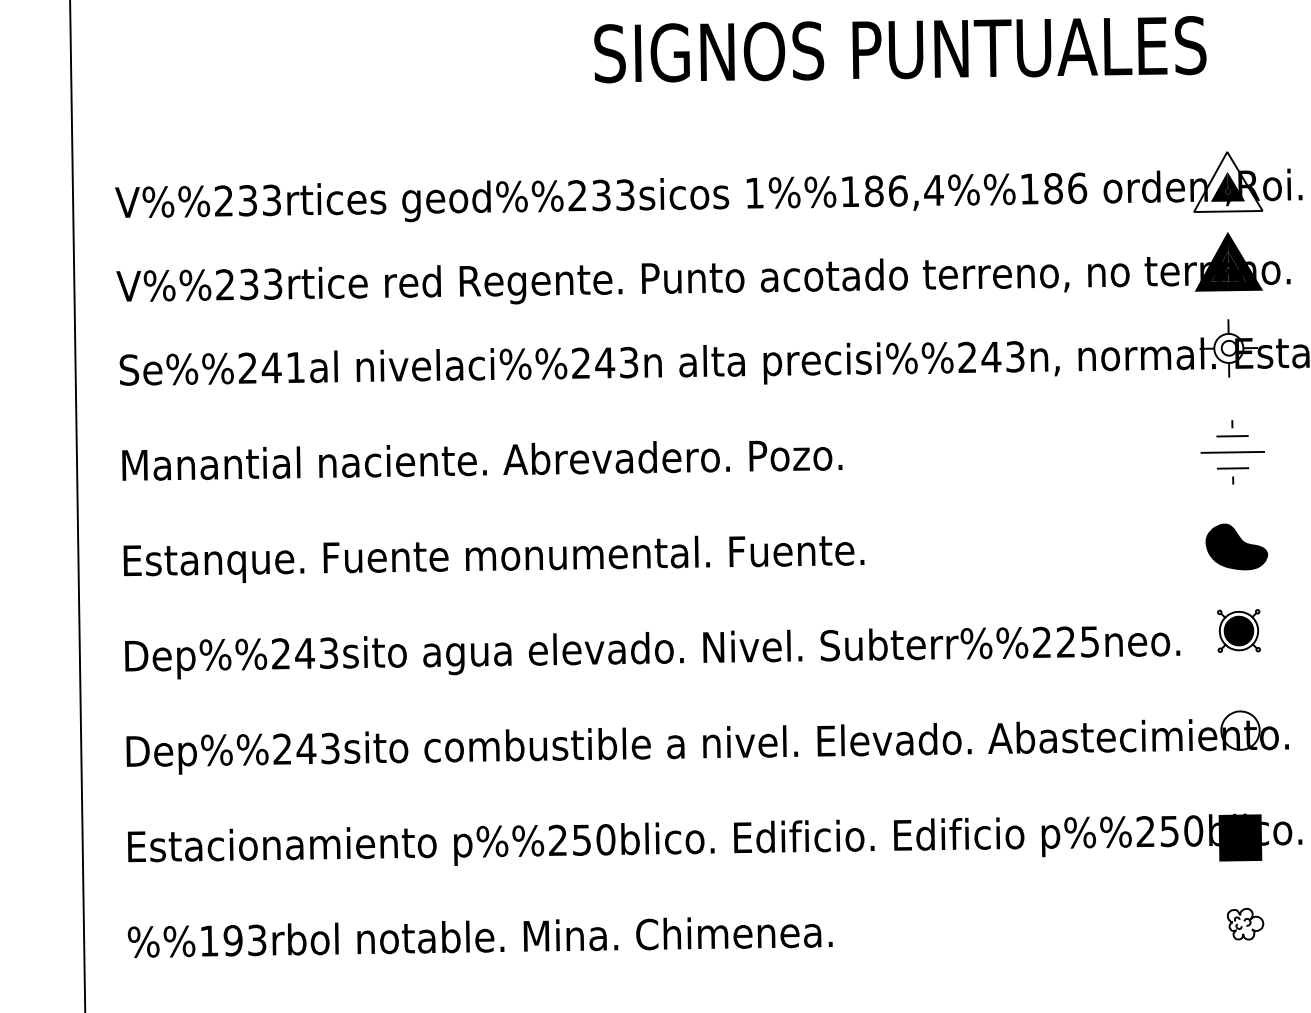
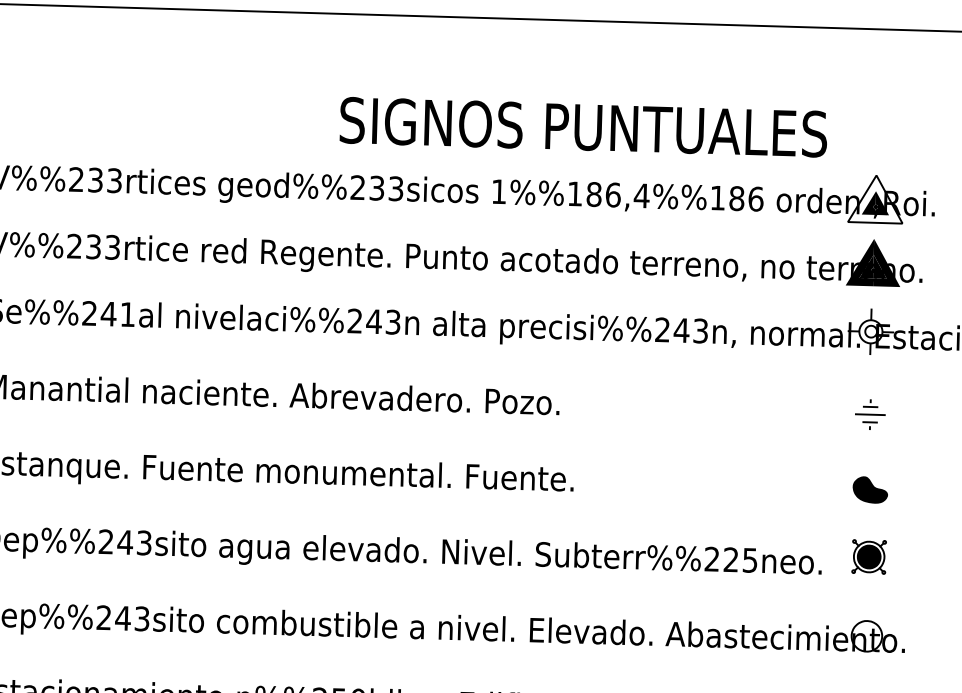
text: (900, 49) -> (583, 127), moved
part: (1232, 452) -> (870, 414), size x0.6
part: (1236, 546) -> (870, 489), size x0.7

